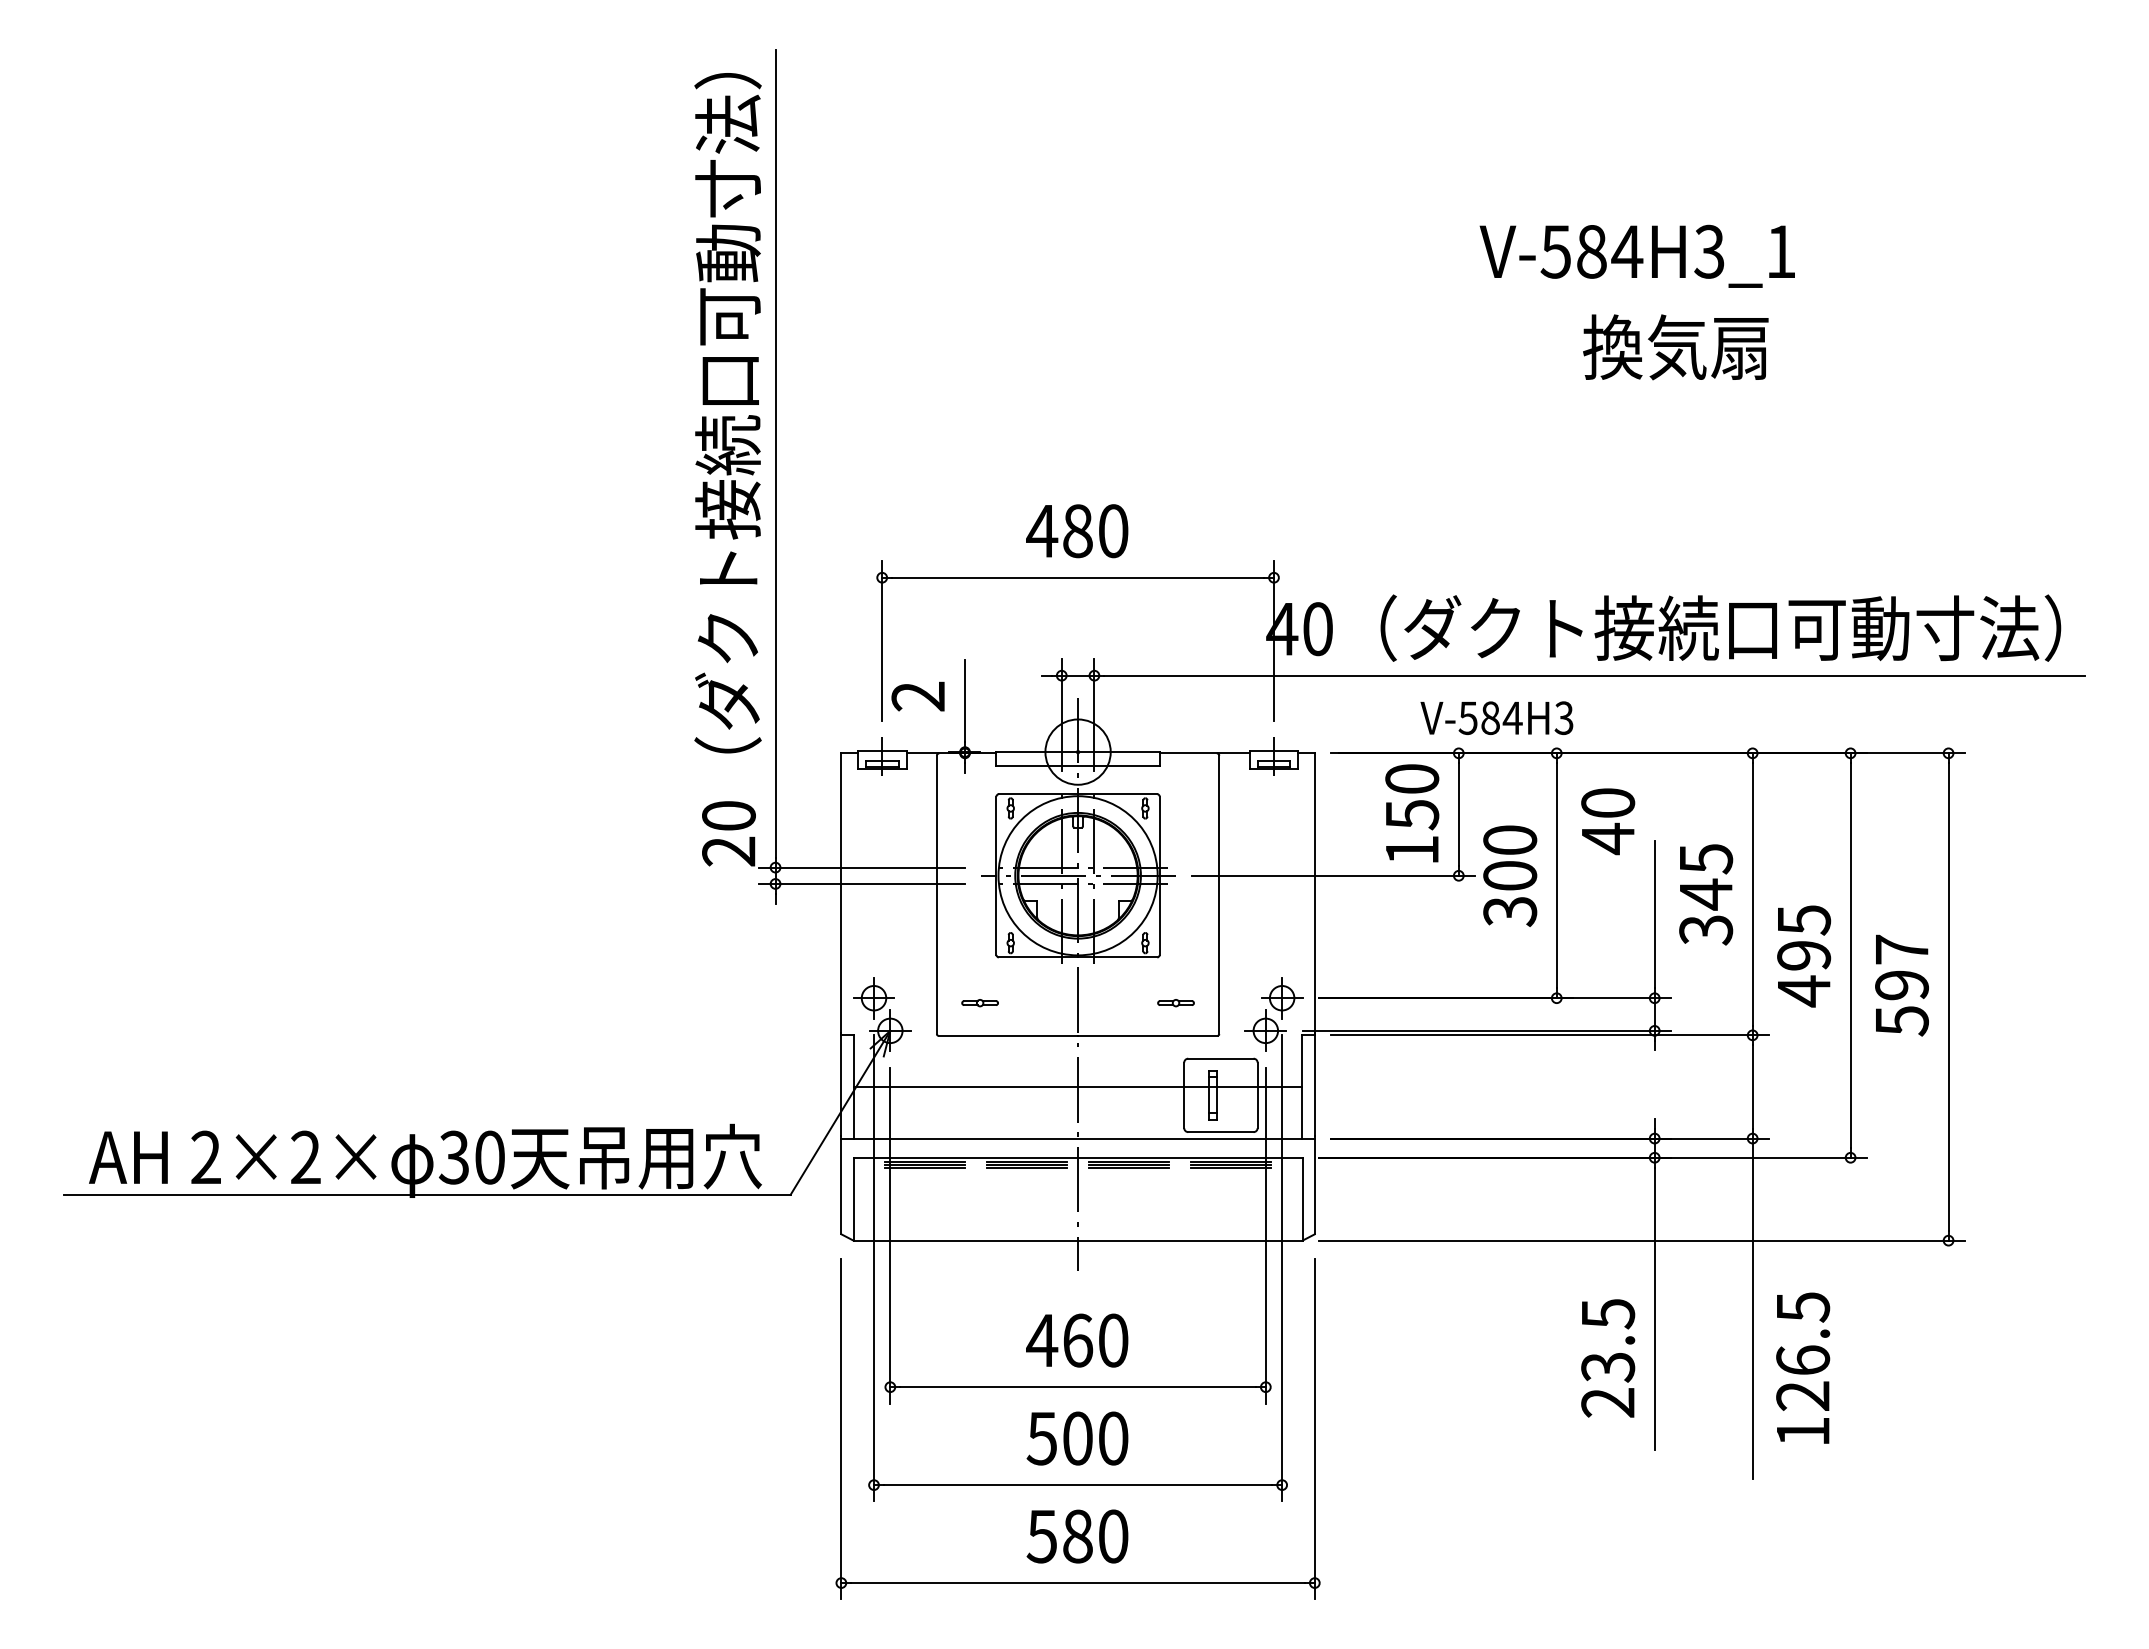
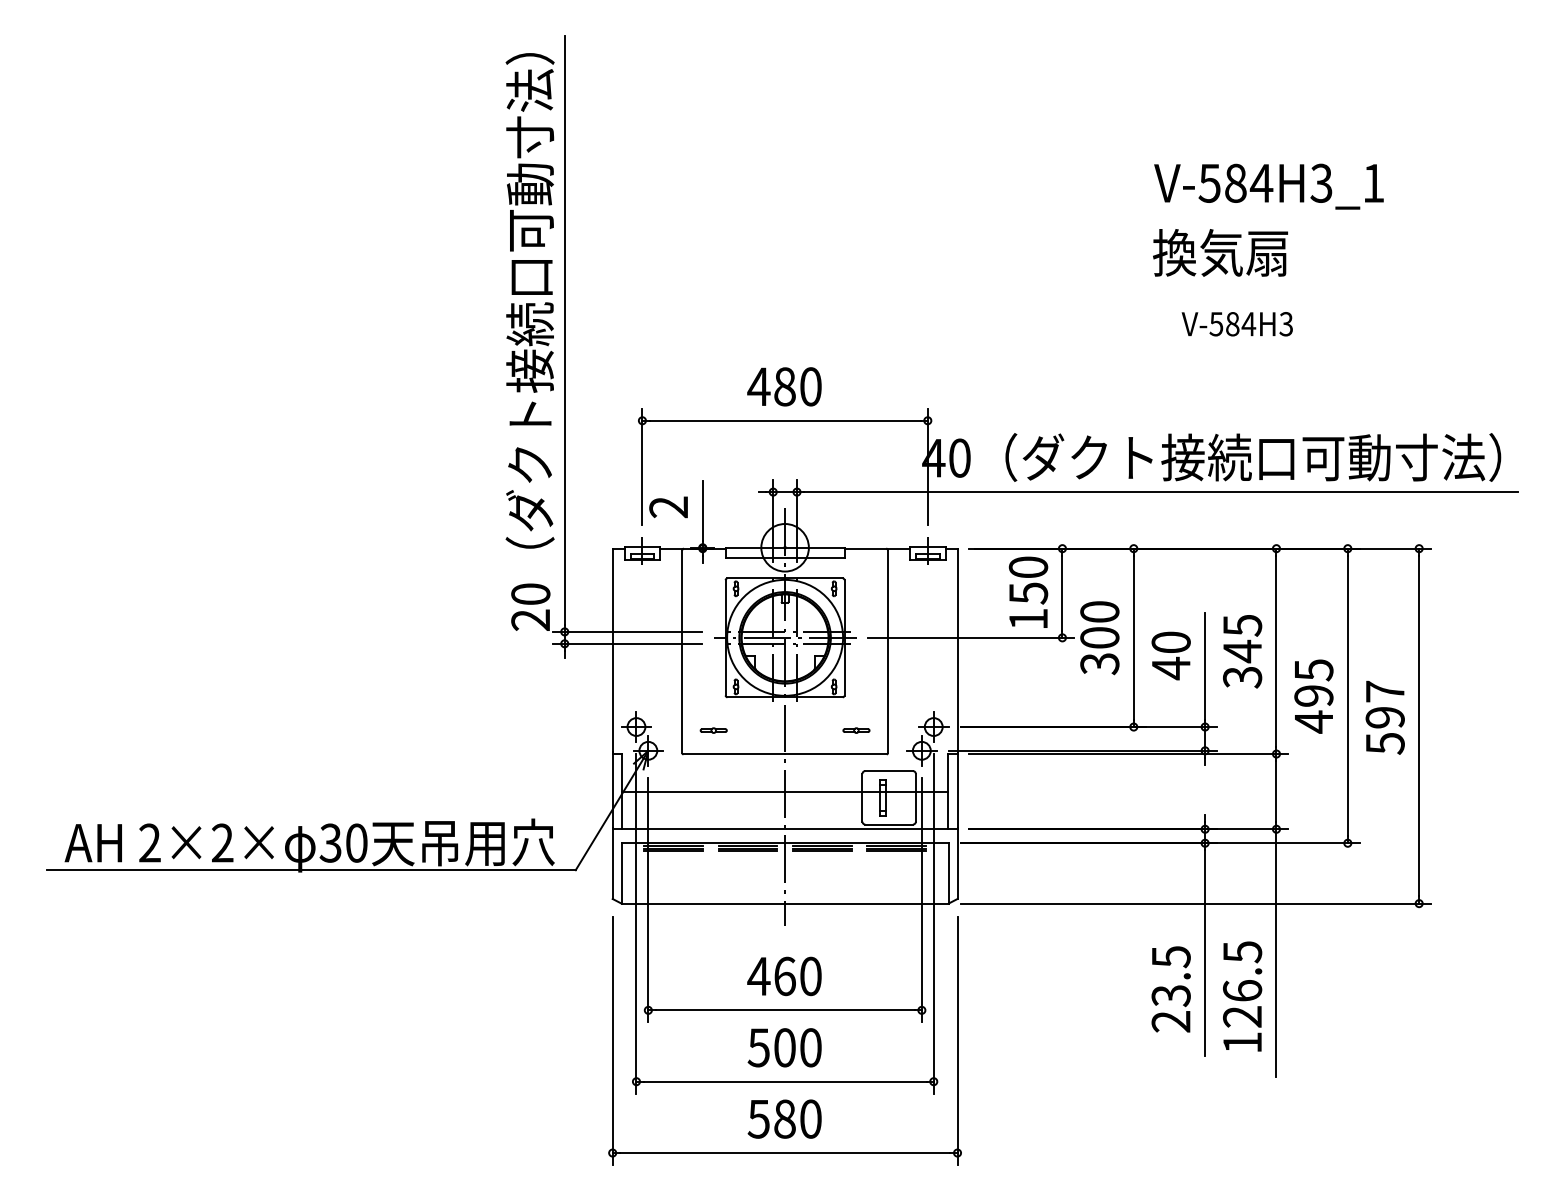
text: (1636, 255) -> (1268, 186), moved
text: (1496, 717) -> (1237, 323), moved
text: (1608, 821) -> (1171, 655), moved
text: (1803, 1367) -> (1242, 996), moved

